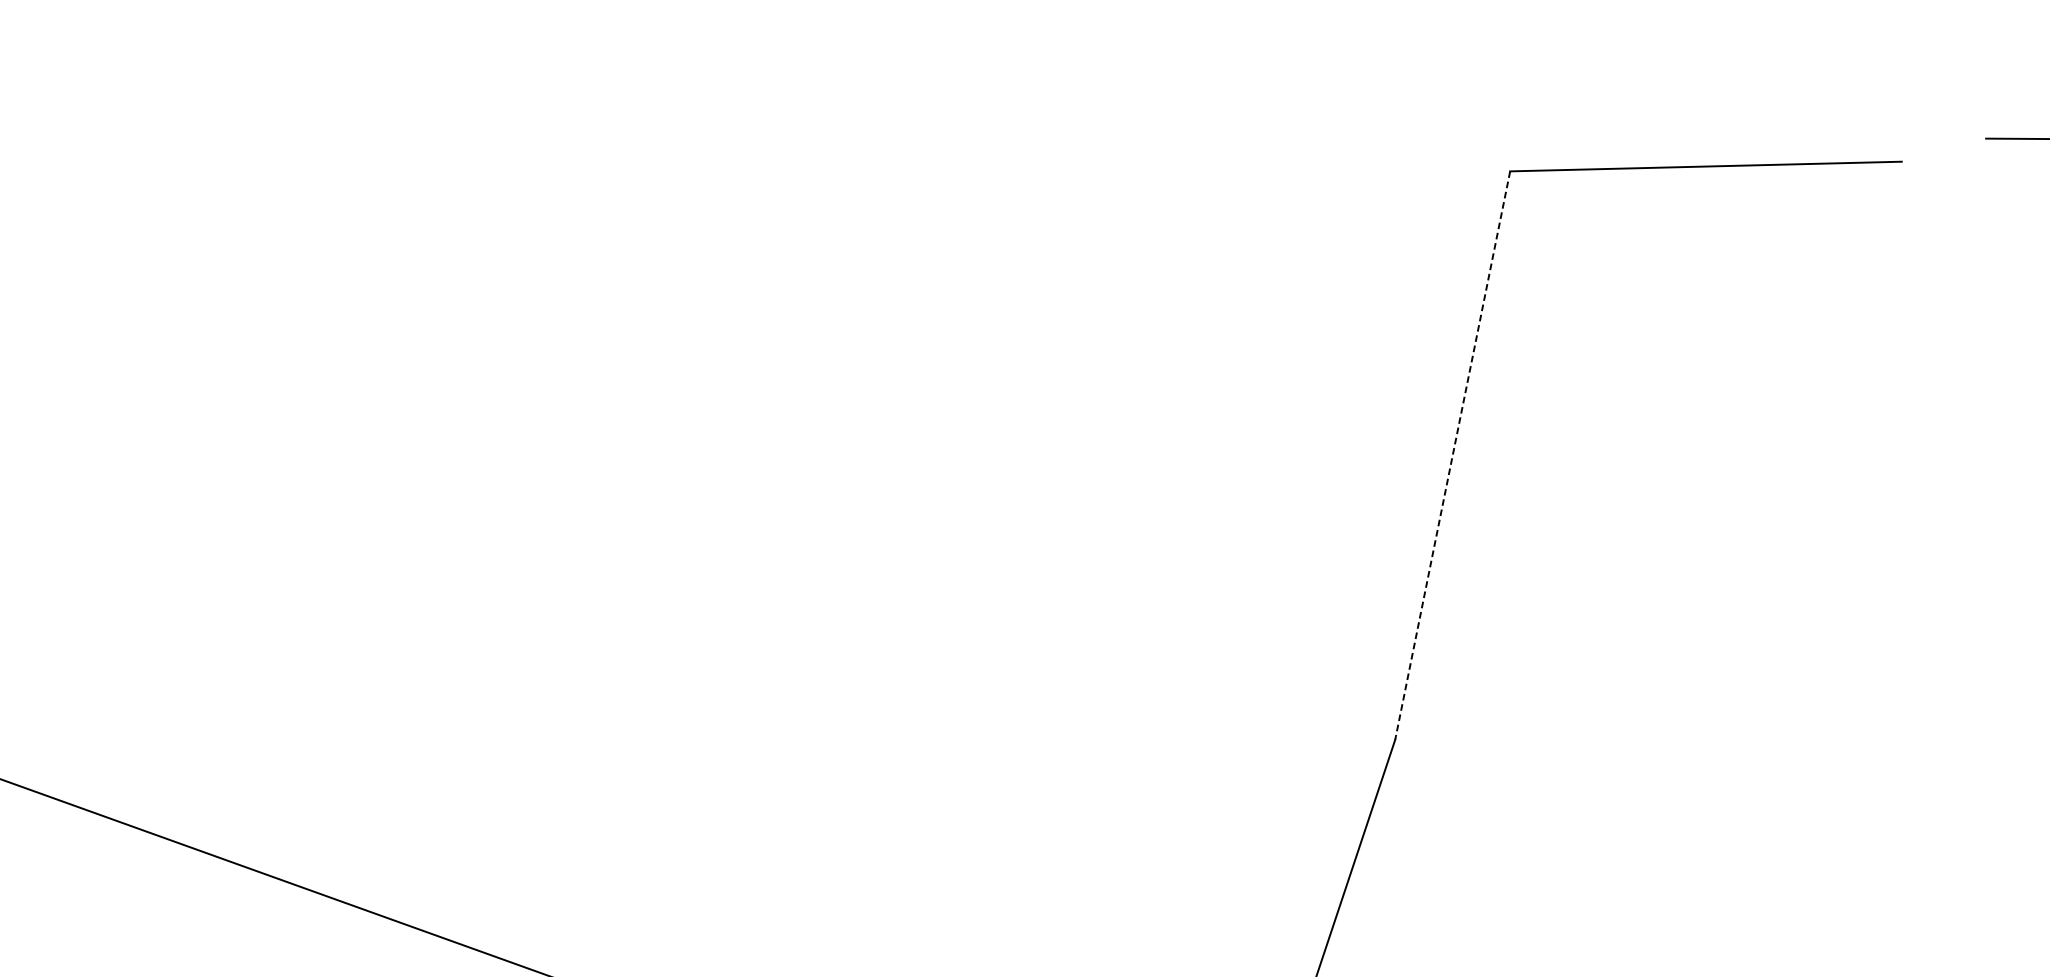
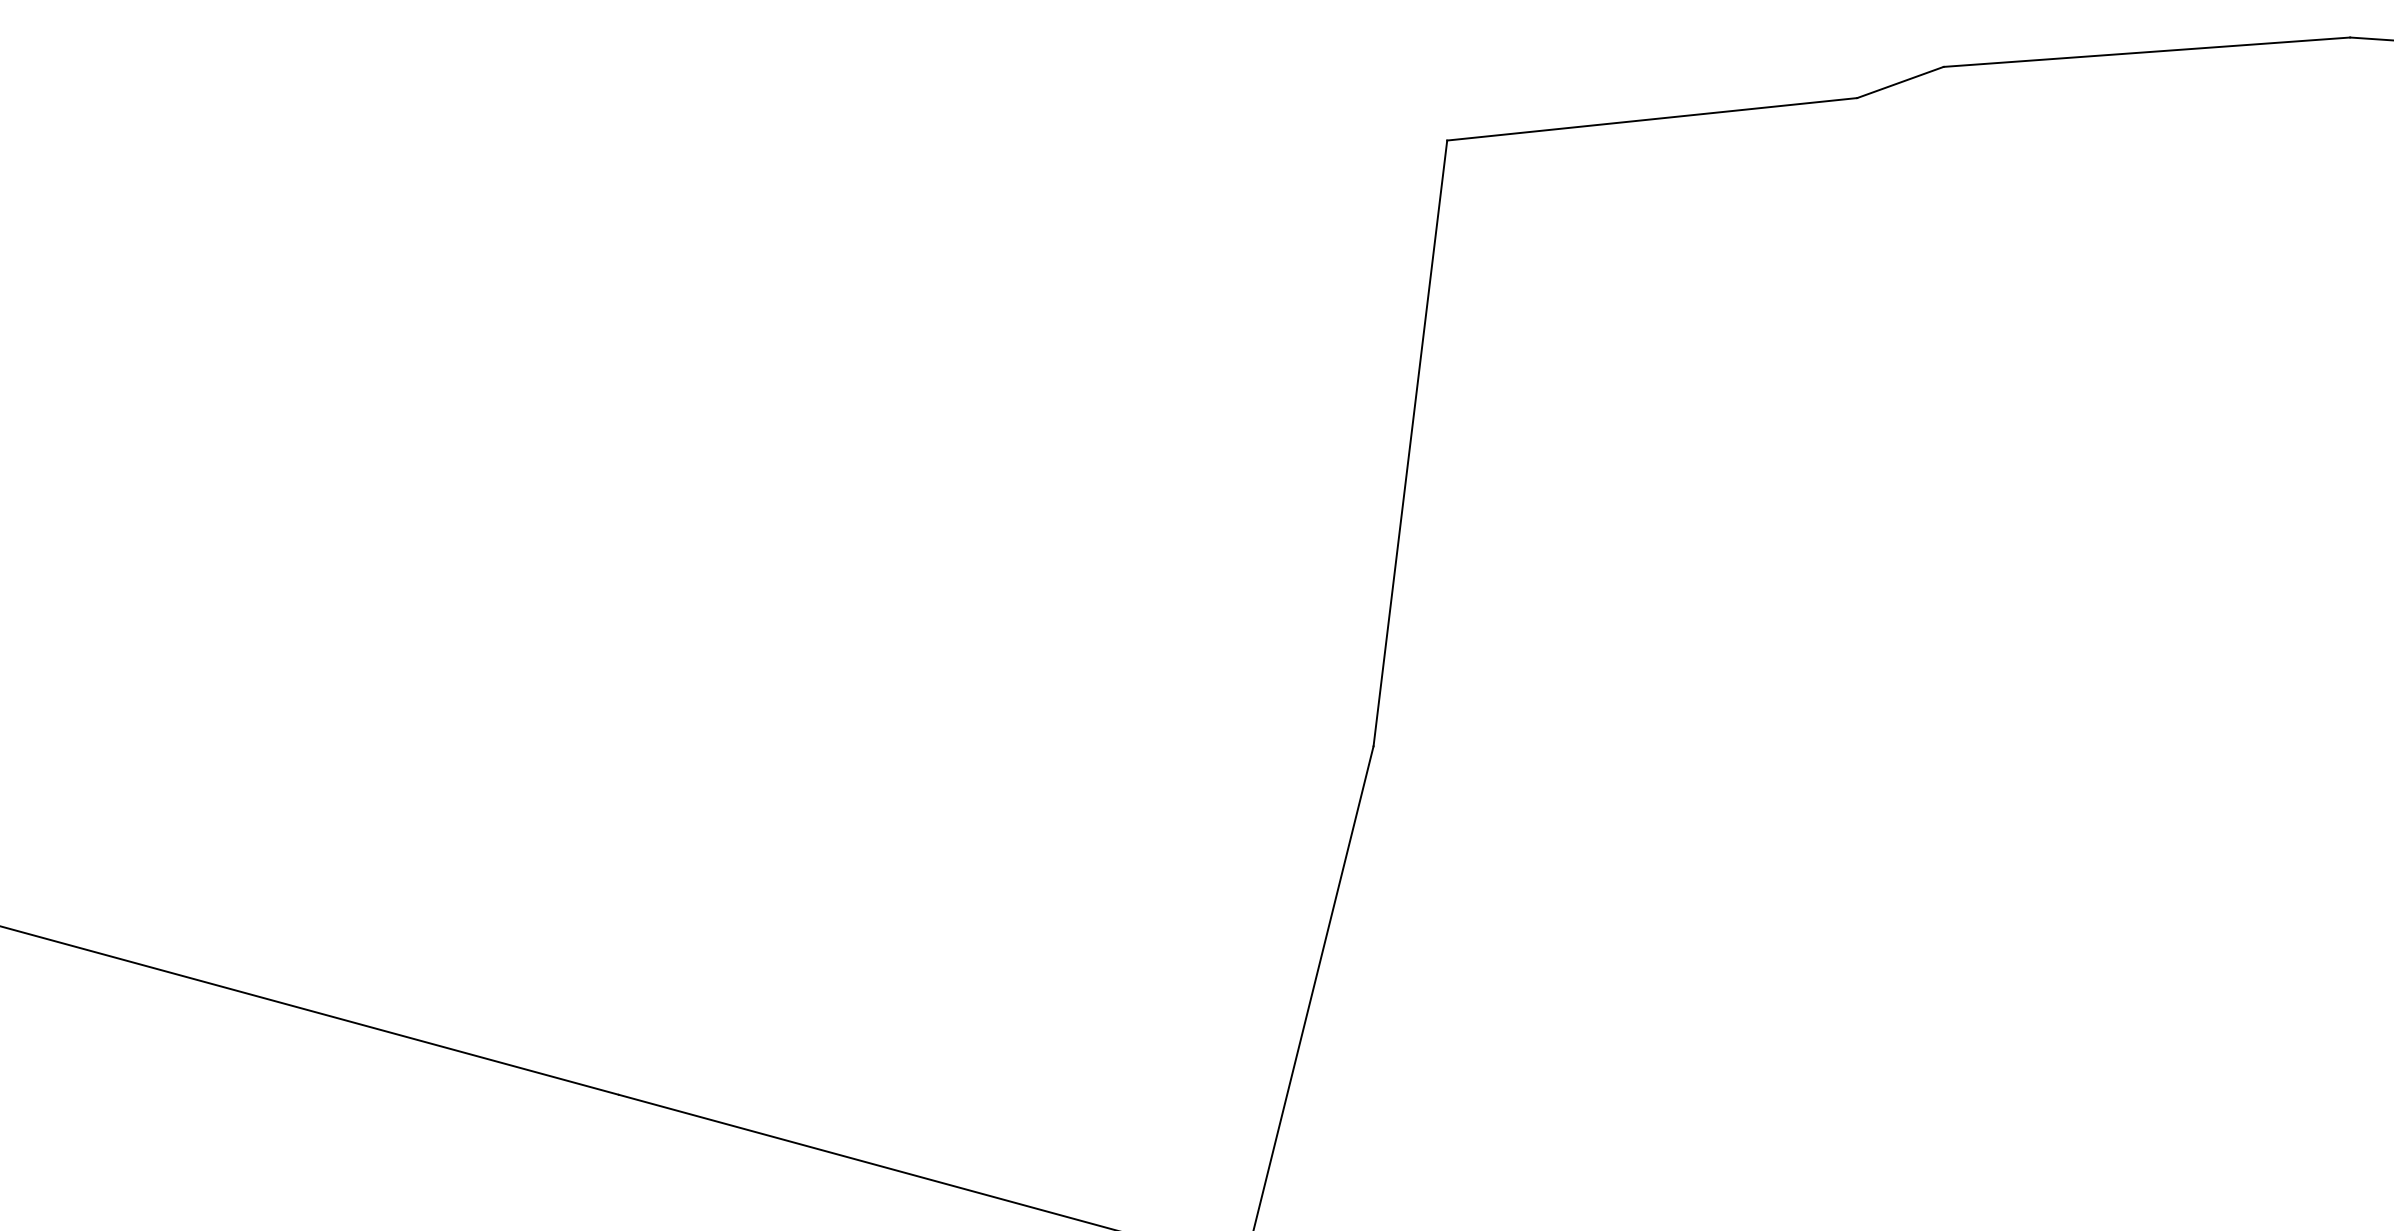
line: (1943, 150) -> (1900, 82), added
line: (1452, 455) -> (1410, 443), dashed -> solid

